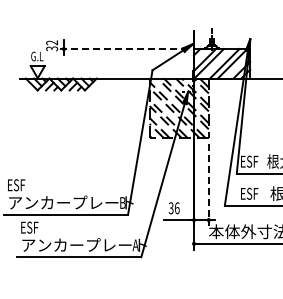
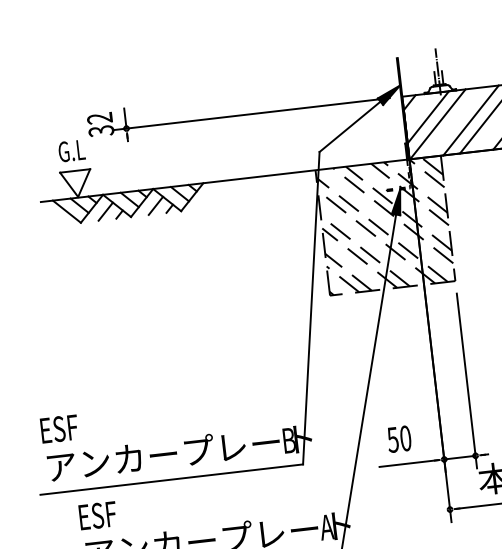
line: (122, 49) -> (250, 115), dashed -> solid
line: (208, 185) -> (466, 382), dashed -> solid
text: (174, 207) -> (399, 437), 36 -> 50

